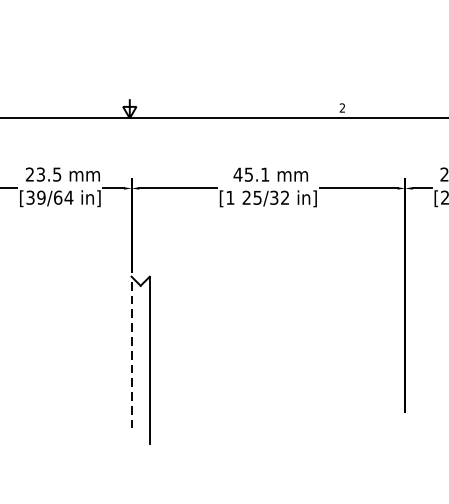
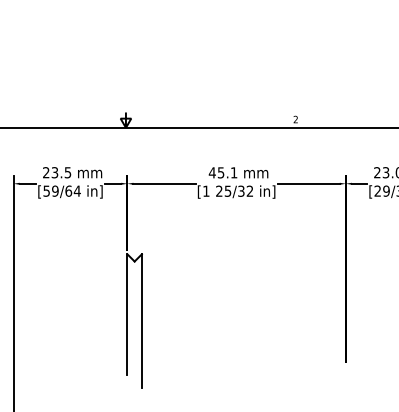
text: (30, 196) -> (46, 190), [39/64 -> [59/64
line: (131, 352) -> (127, 314), dashed -> solid

